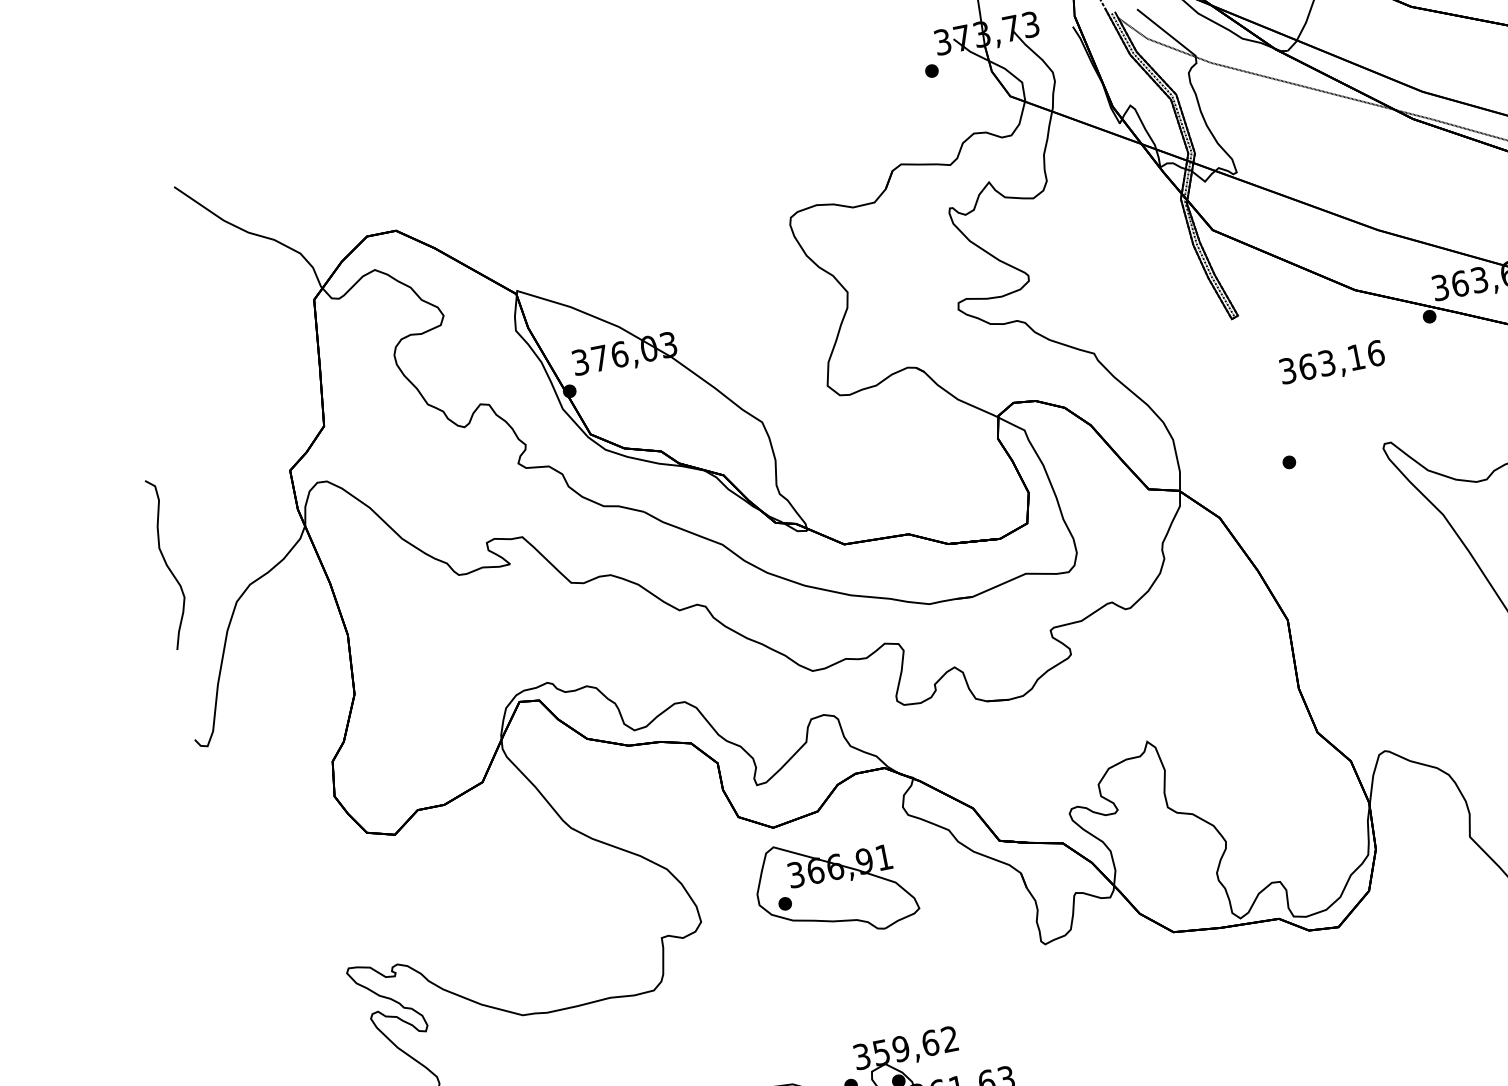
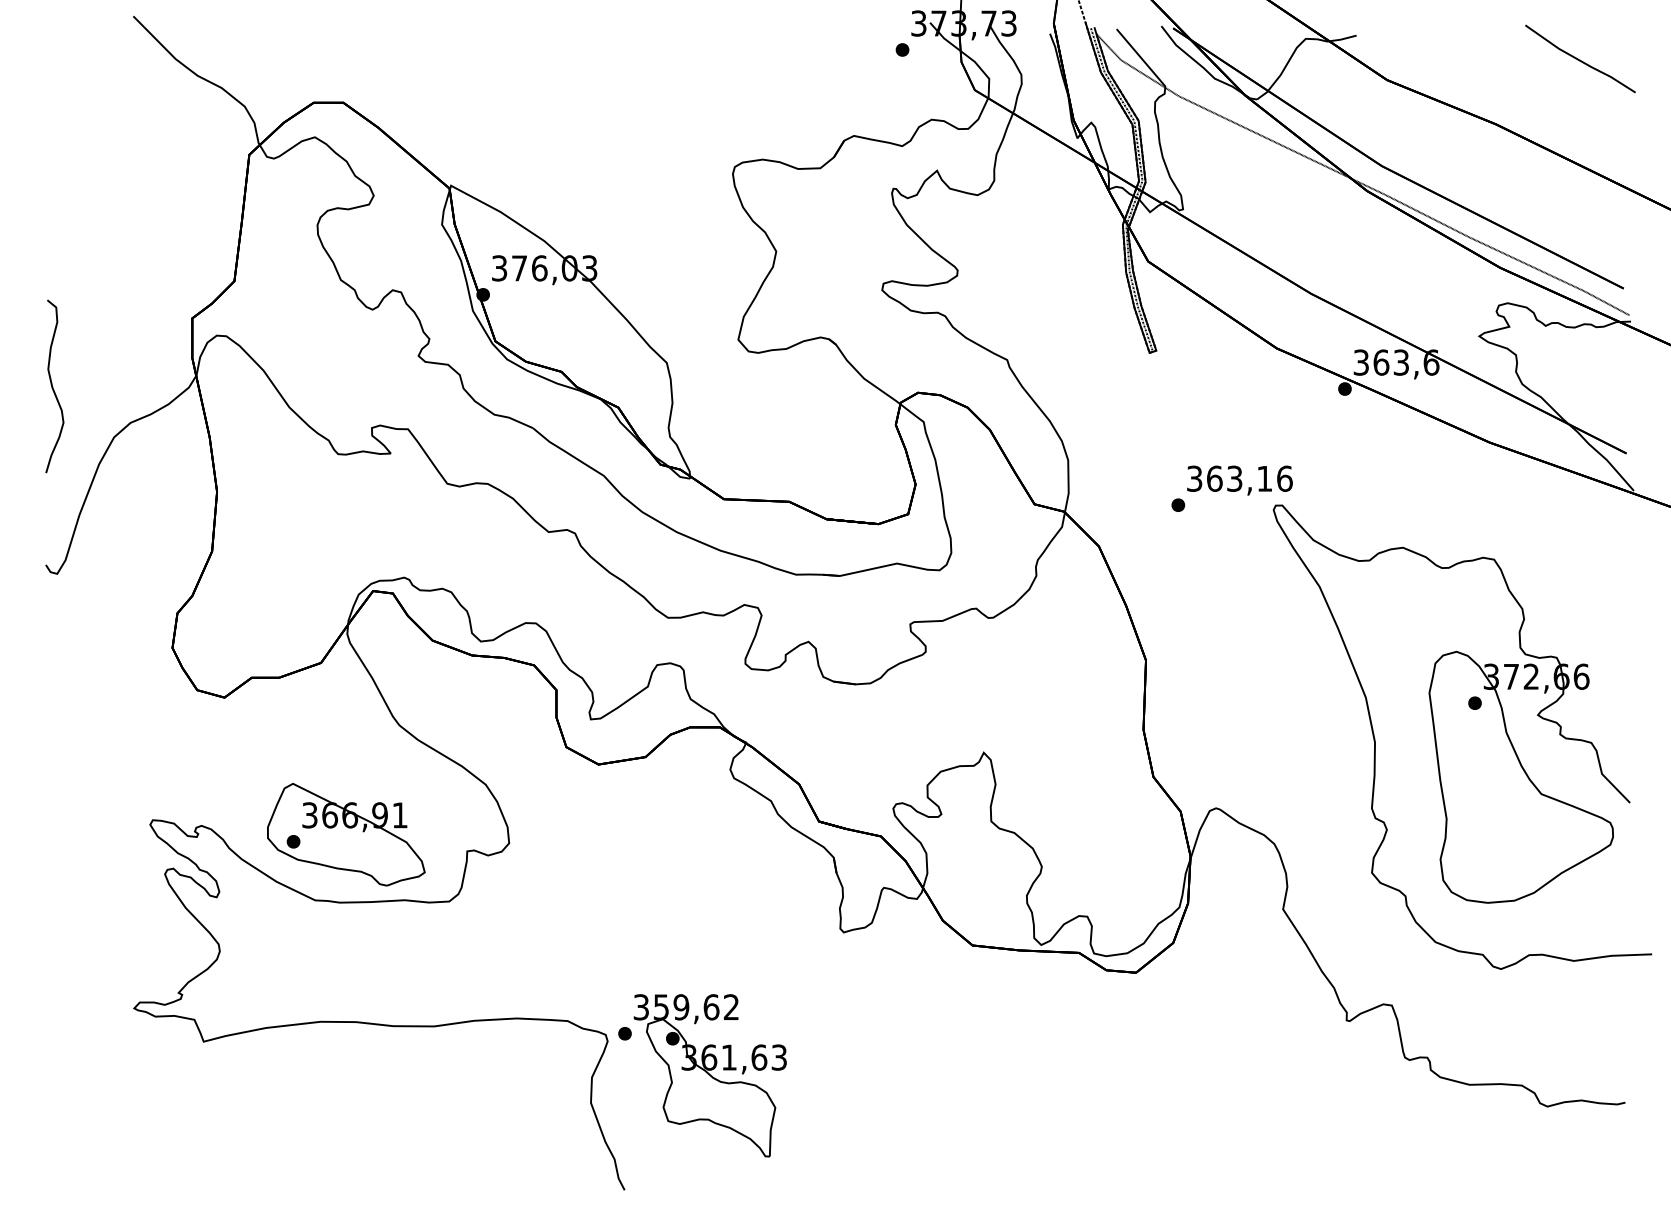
text: (1331, 363) -> (1239, 480), moved
part: (835, 886) -> (346, 834), moved

